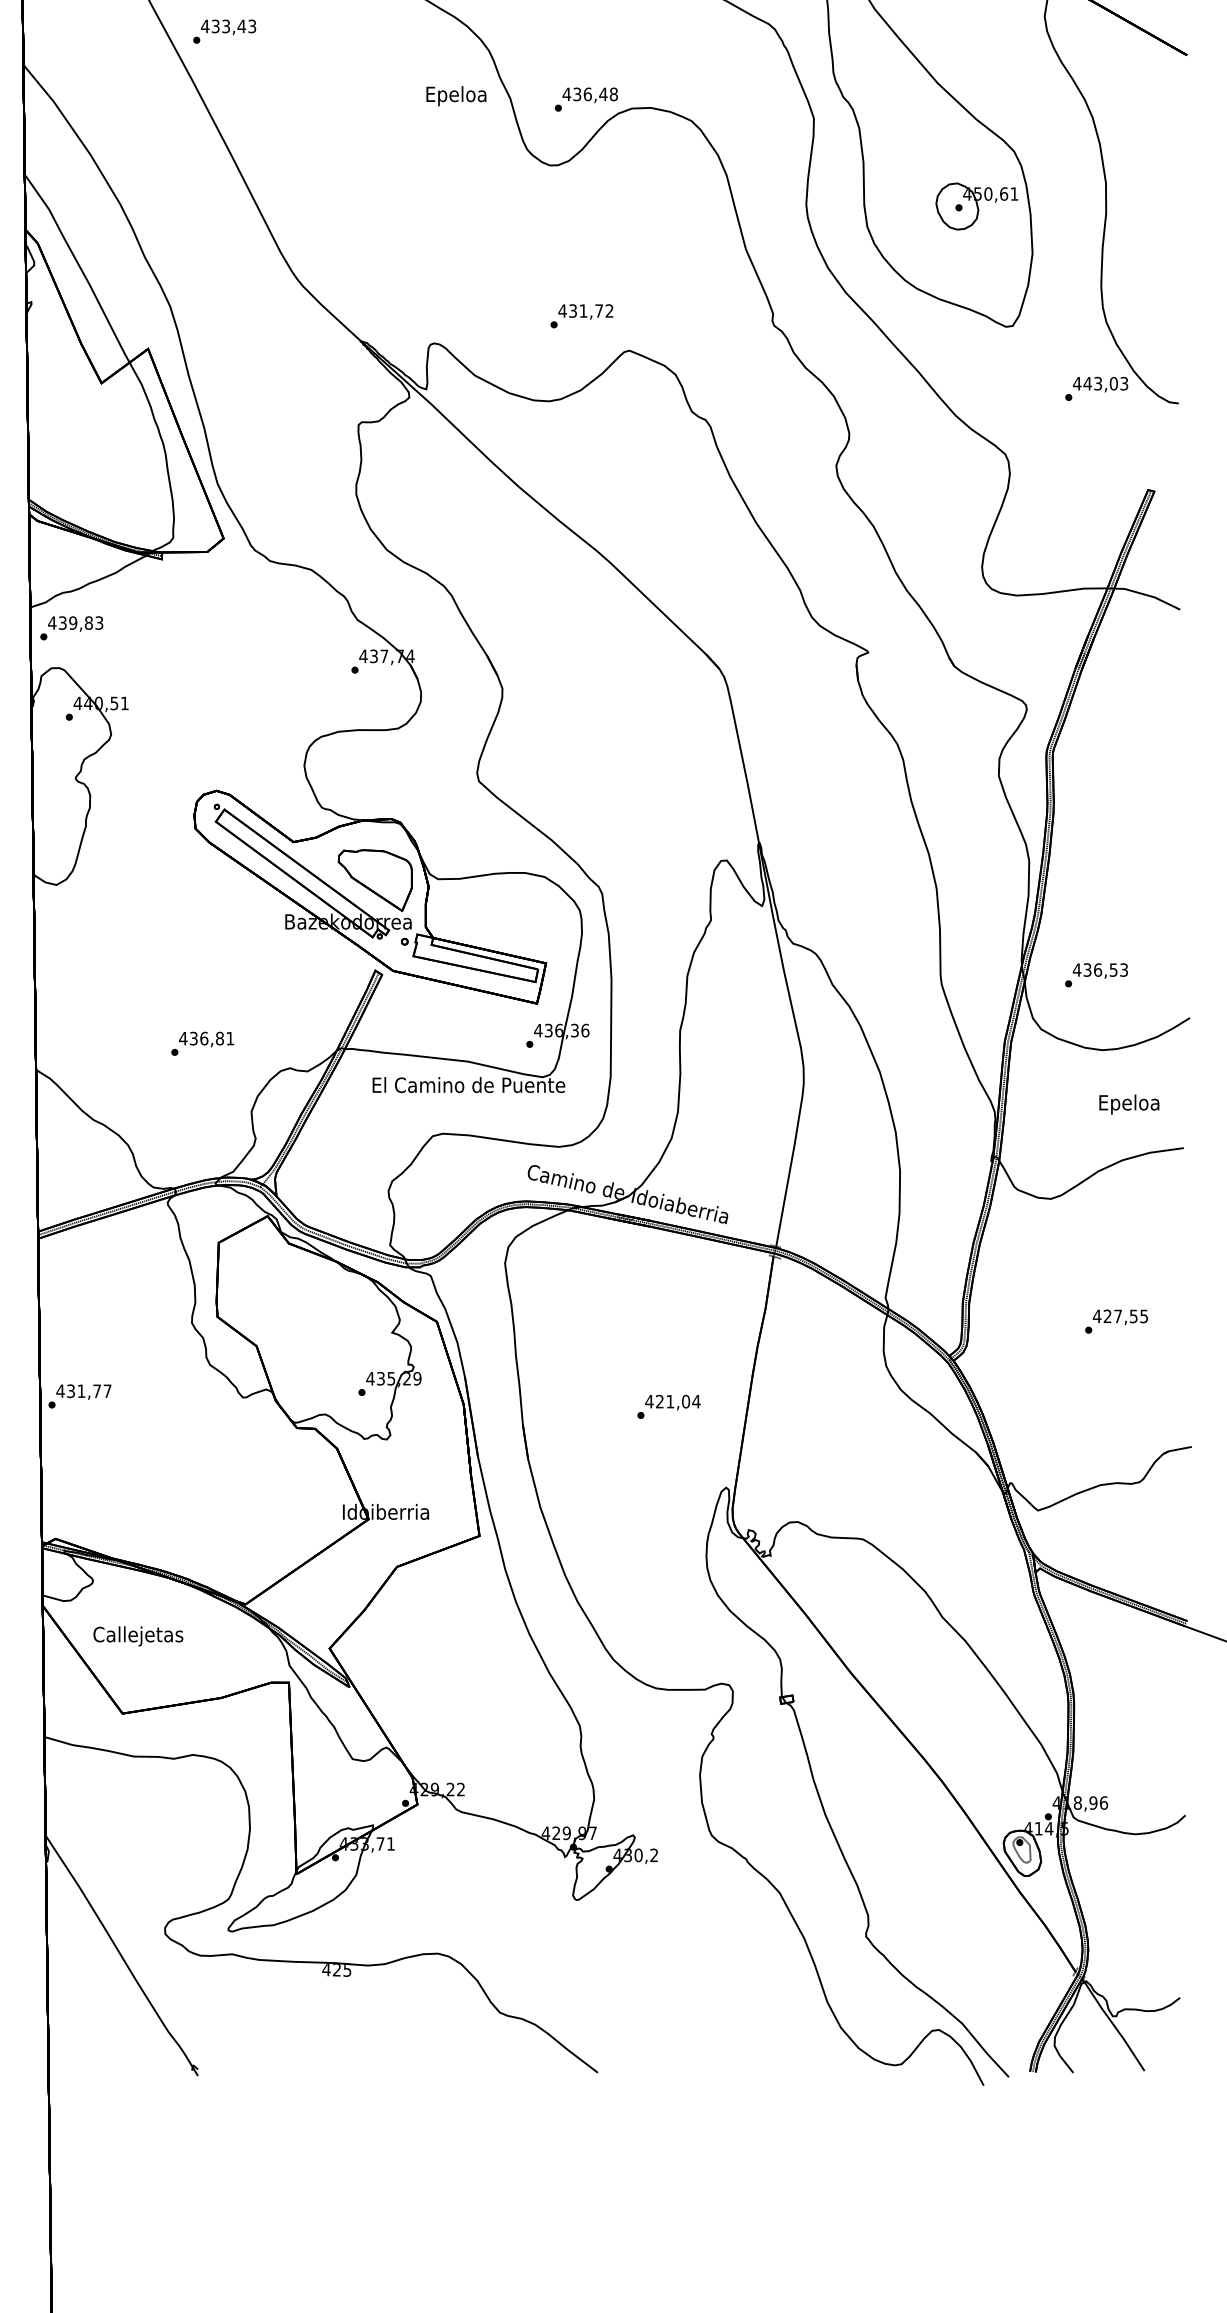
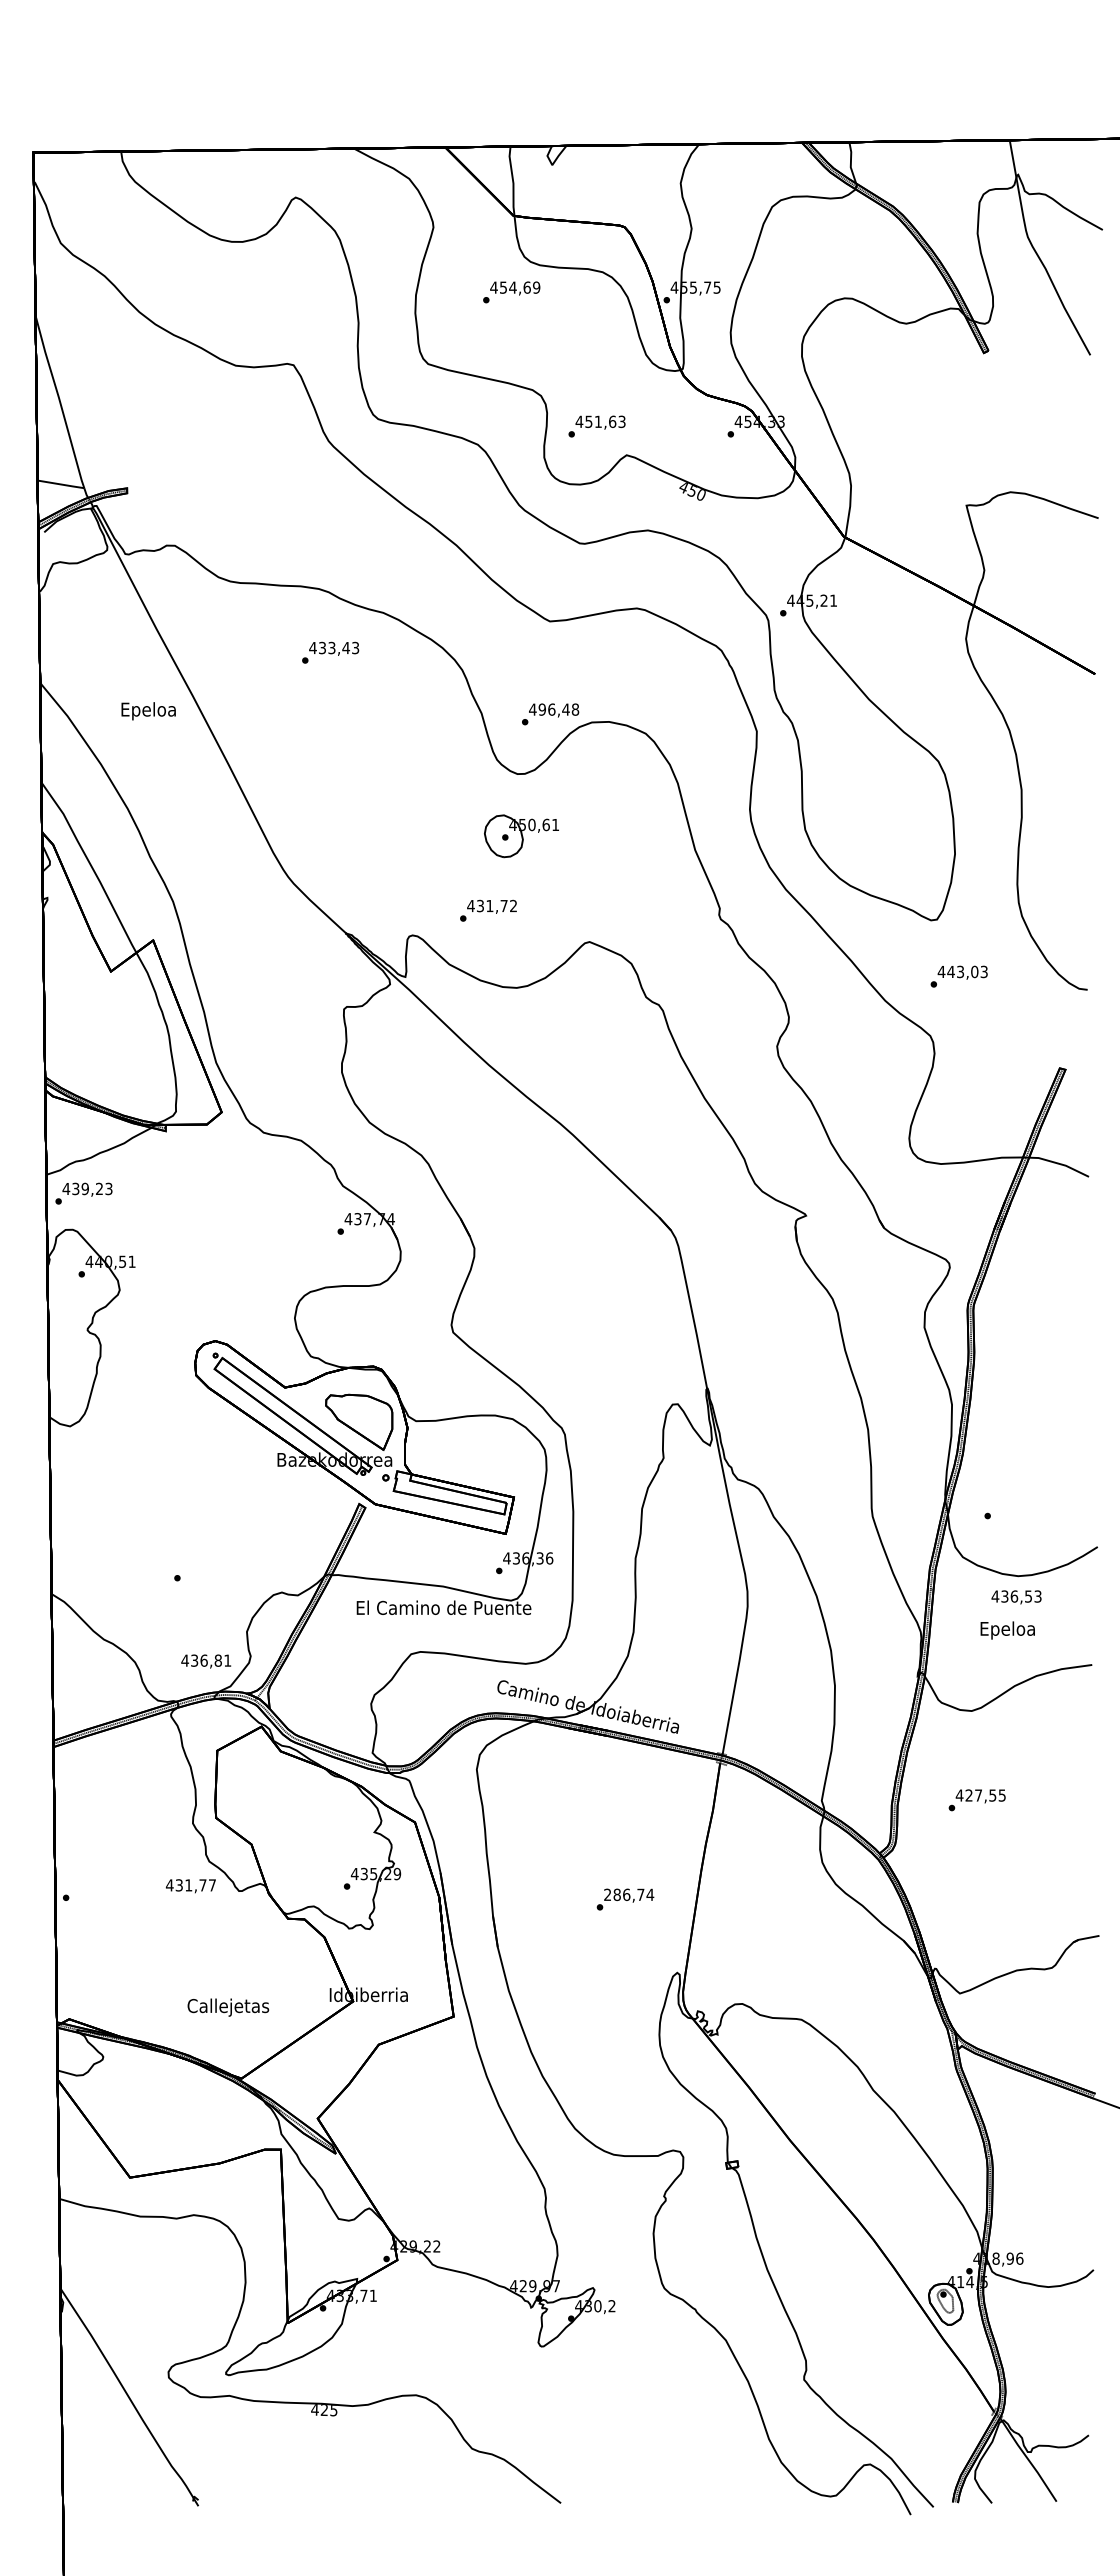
text: (224, 31) -> (330, 652), moved
text: (576, 94) -> (541, 709), 436,48 -> 496,48
text: (456, 96) -> (148, 711), moved
part: (976, 206) -> (521, 836), moved
text: (581, 315) -> (488, 910), moved
text: (1095, 388) -> (958, 976), moved
text: (88, 622) -> (99, 1188), 439,83 -> 439,23
text: (1100, 971) -> (1016, 1597), moved
text: (206, 1039) -> (206, 1661), moved
text: (1129, 1104) -> (1007, 1630), moved
text: (1115, 1321) -> (976, 1800), moved
text: (83, 1392) -> (190, 1886), moved
text: (666, 1401) -> (623, 1894), 421,04 -> 286,74
text: (138, 1636) -> (228, 2007), moved

